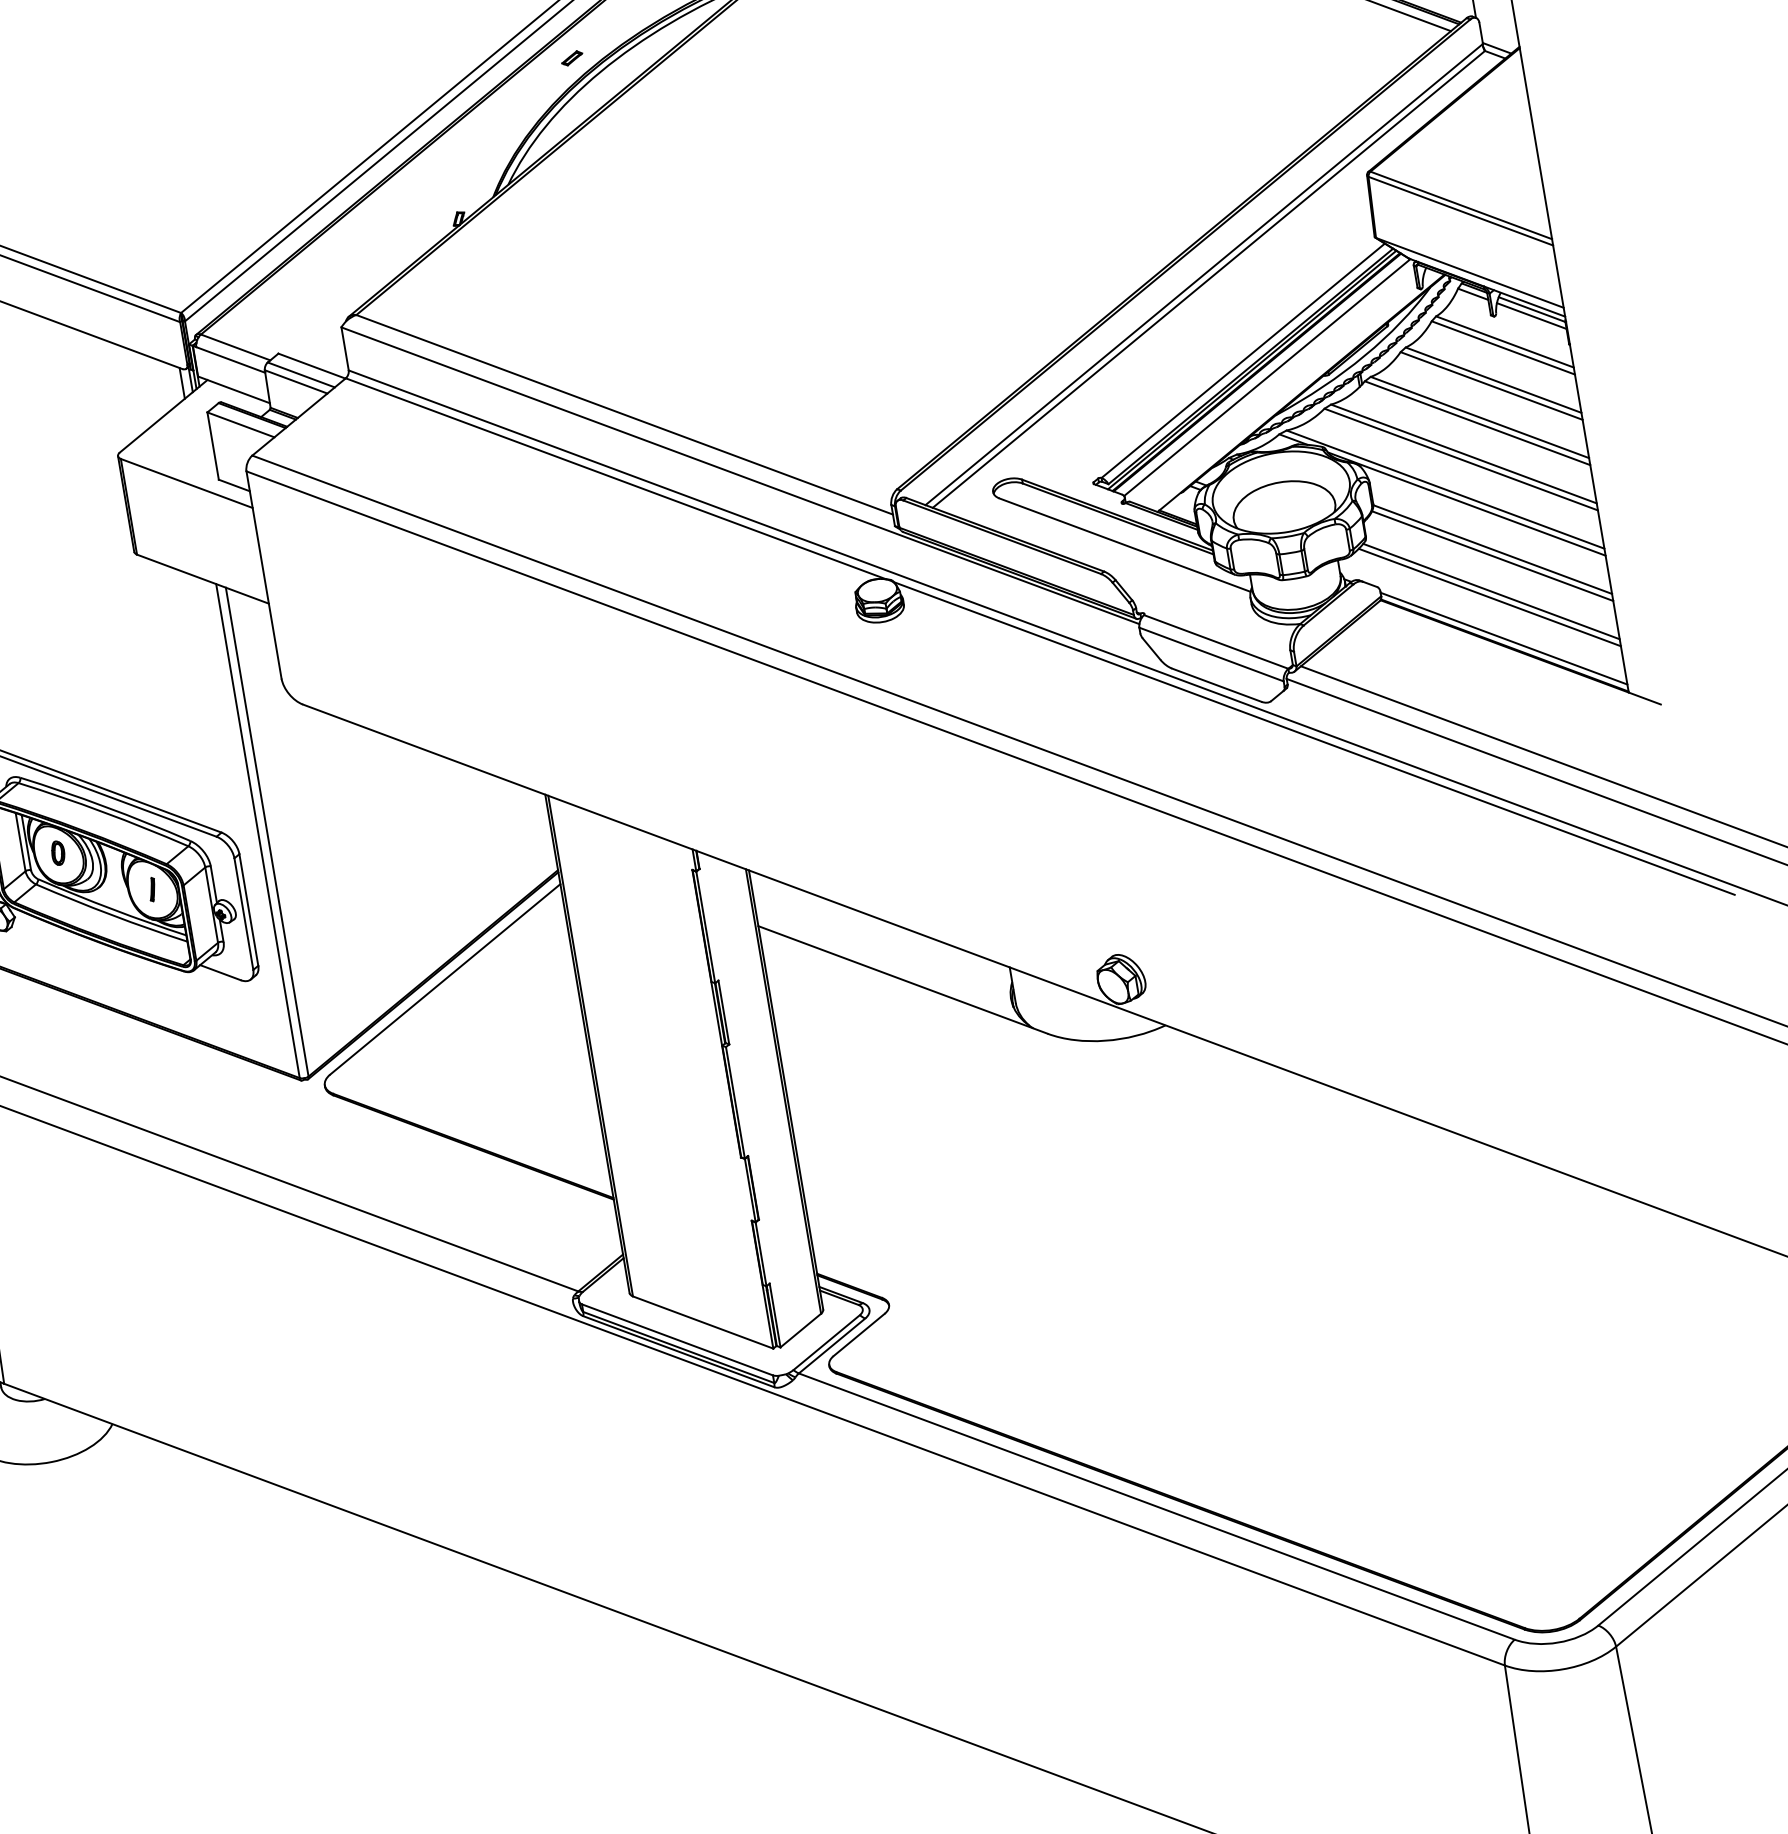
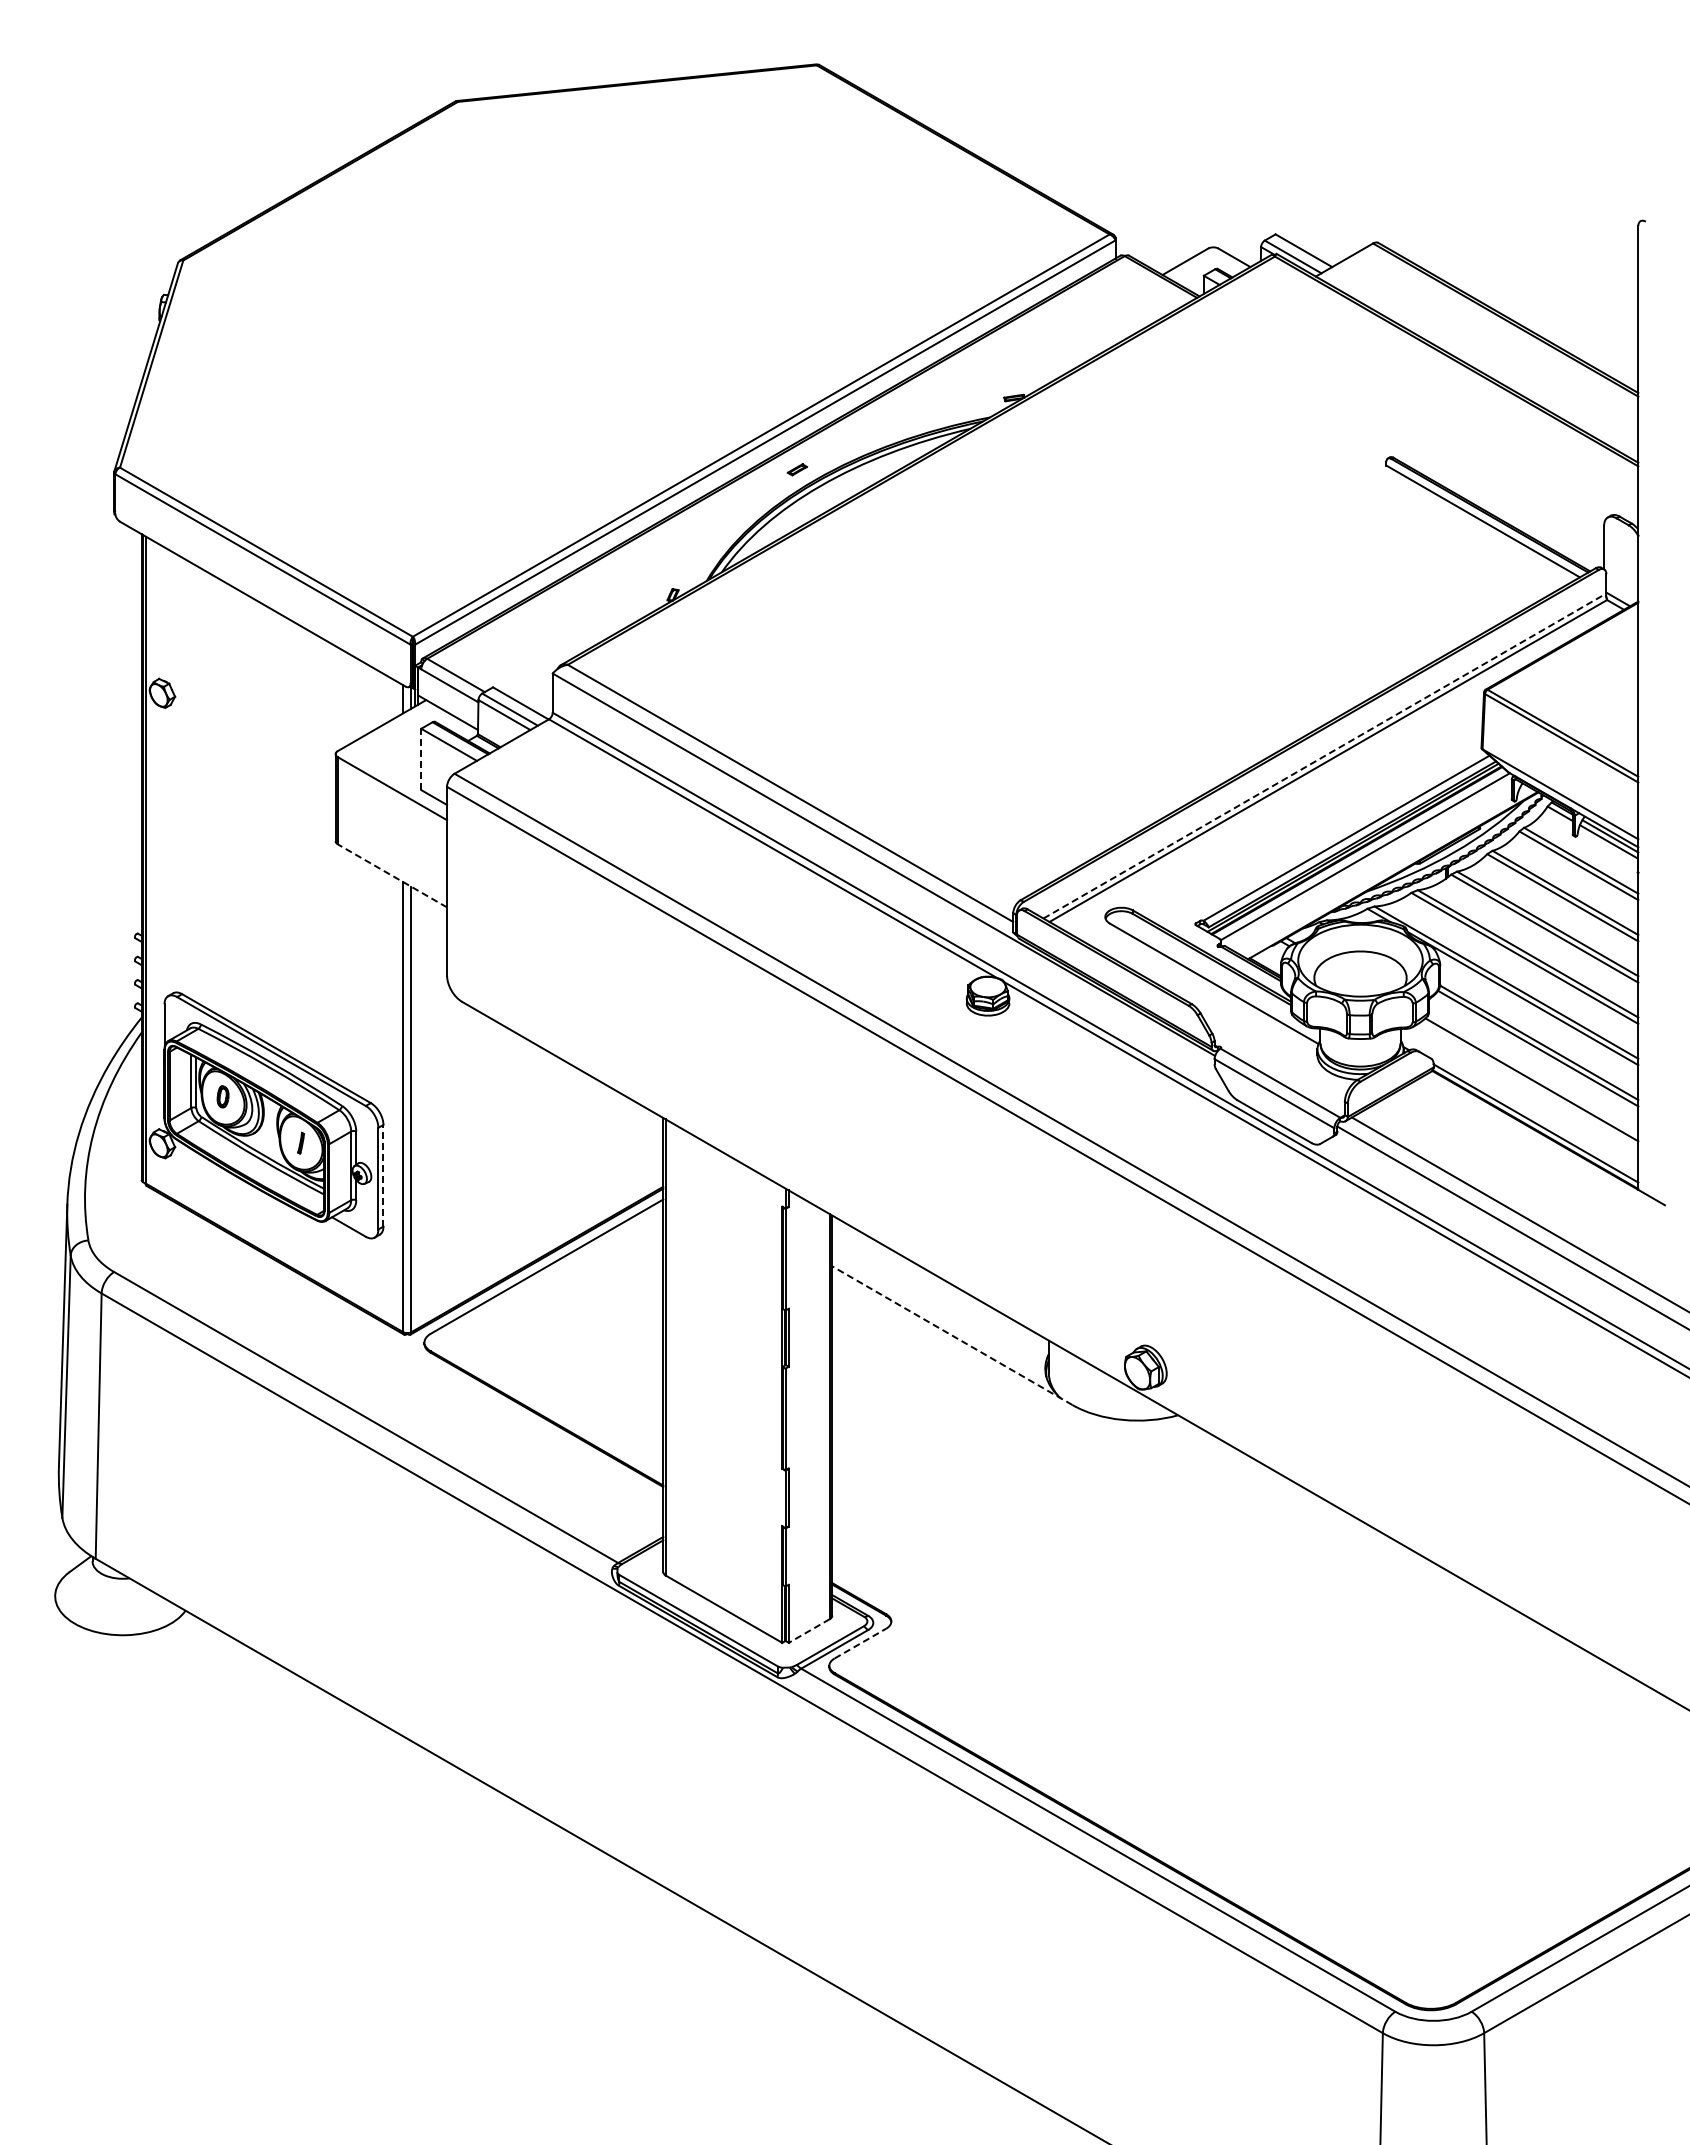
line: (1204, 273) -> (1325, 755), solid -> dashed
line: (213, 446) -> (421, 759), solid -> dashed
line: (201, 578) -> (391, 875), solid -> dashed
line: (1489, 597) -> (1529, 1084), removed
line: (248, 909) -> (383, 1175), solid -> dashed
line: (903, 979) -> (952, 1335), solid -> dashed
line: (801, 1331) -> (809, 1631), solid -> dashed
line: (859, 1334) -> (860, 1643), solid -> dashed

